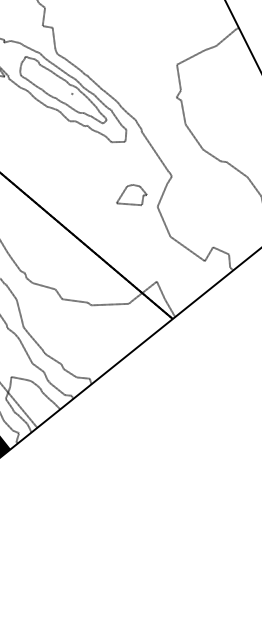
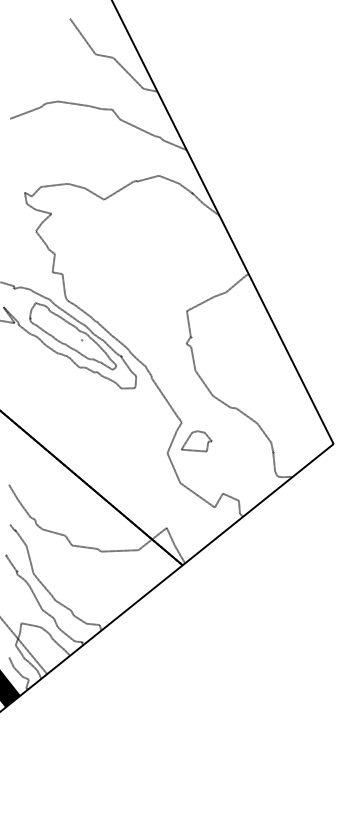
part: (131, 195) -> (196, 441), moved

